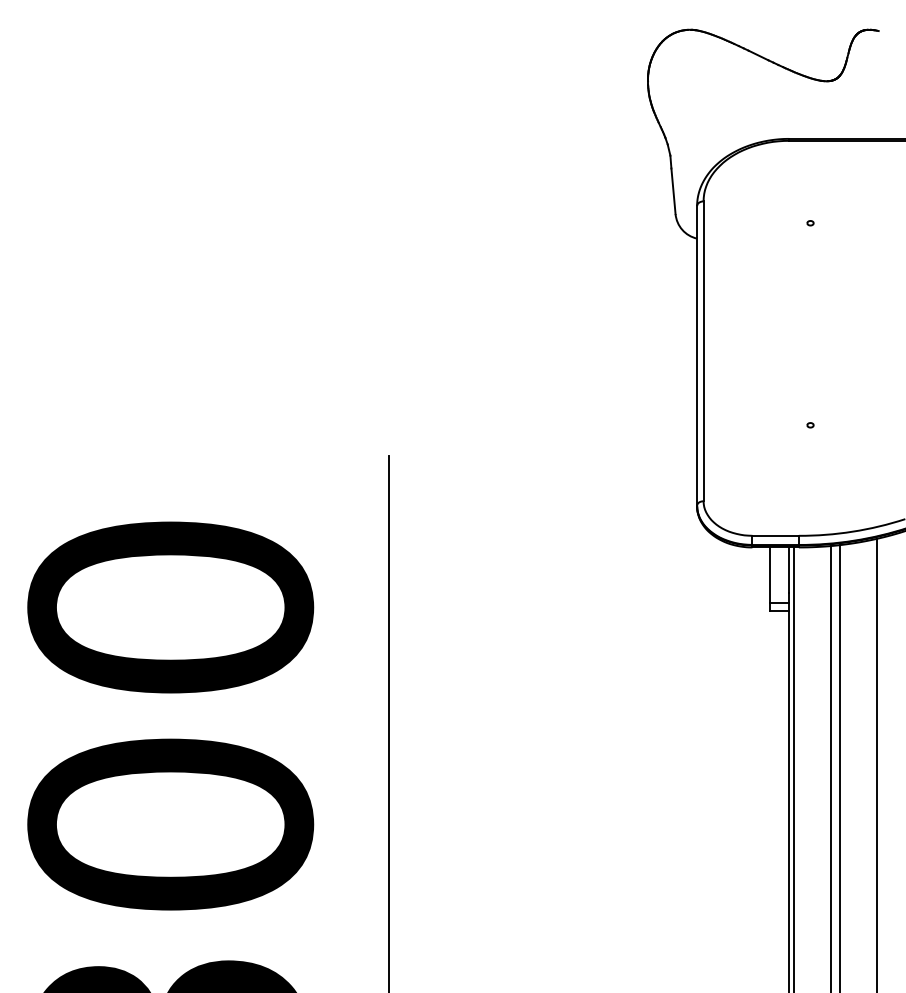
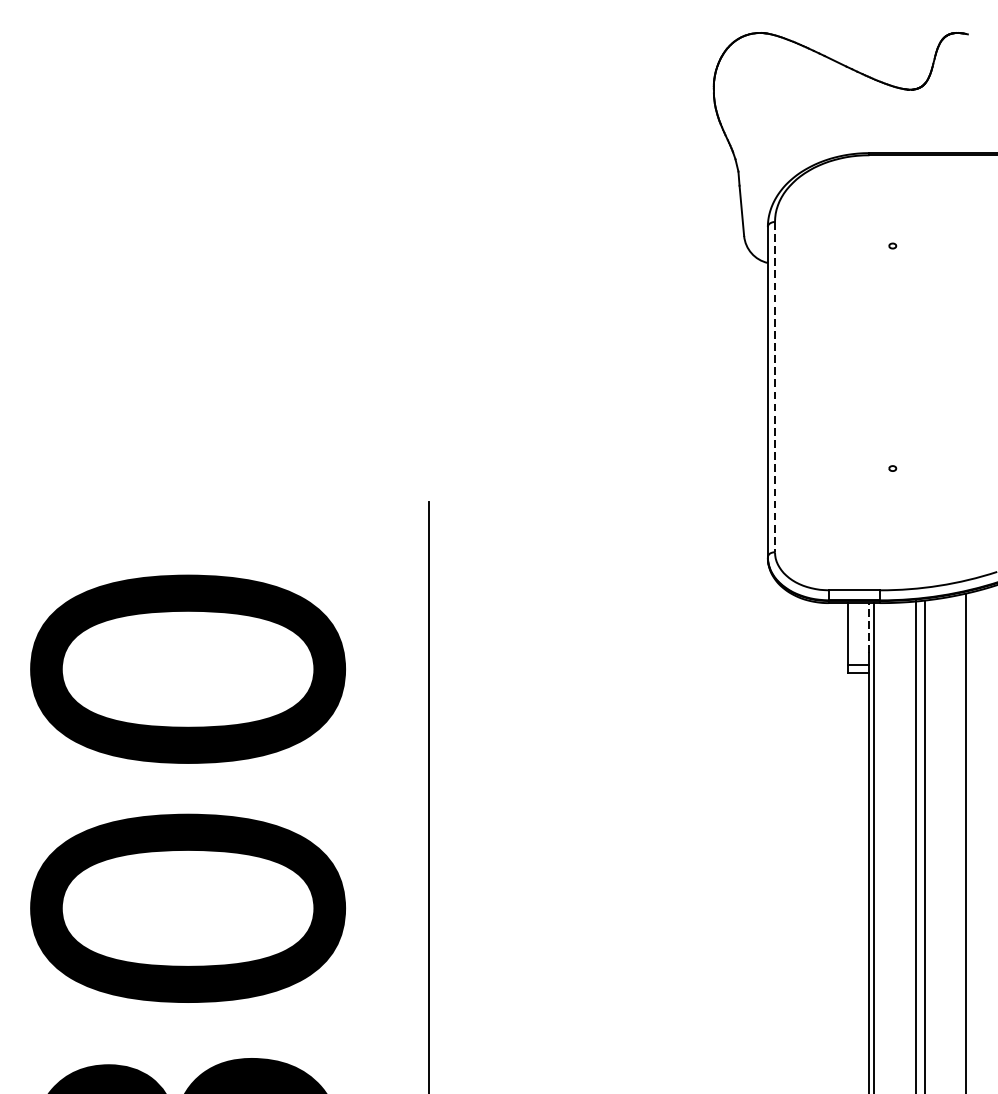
line: (703, 351) -> (774, 387), solid -> dashed
line: (789, 570) -> (869, 628), solid -> dashed

